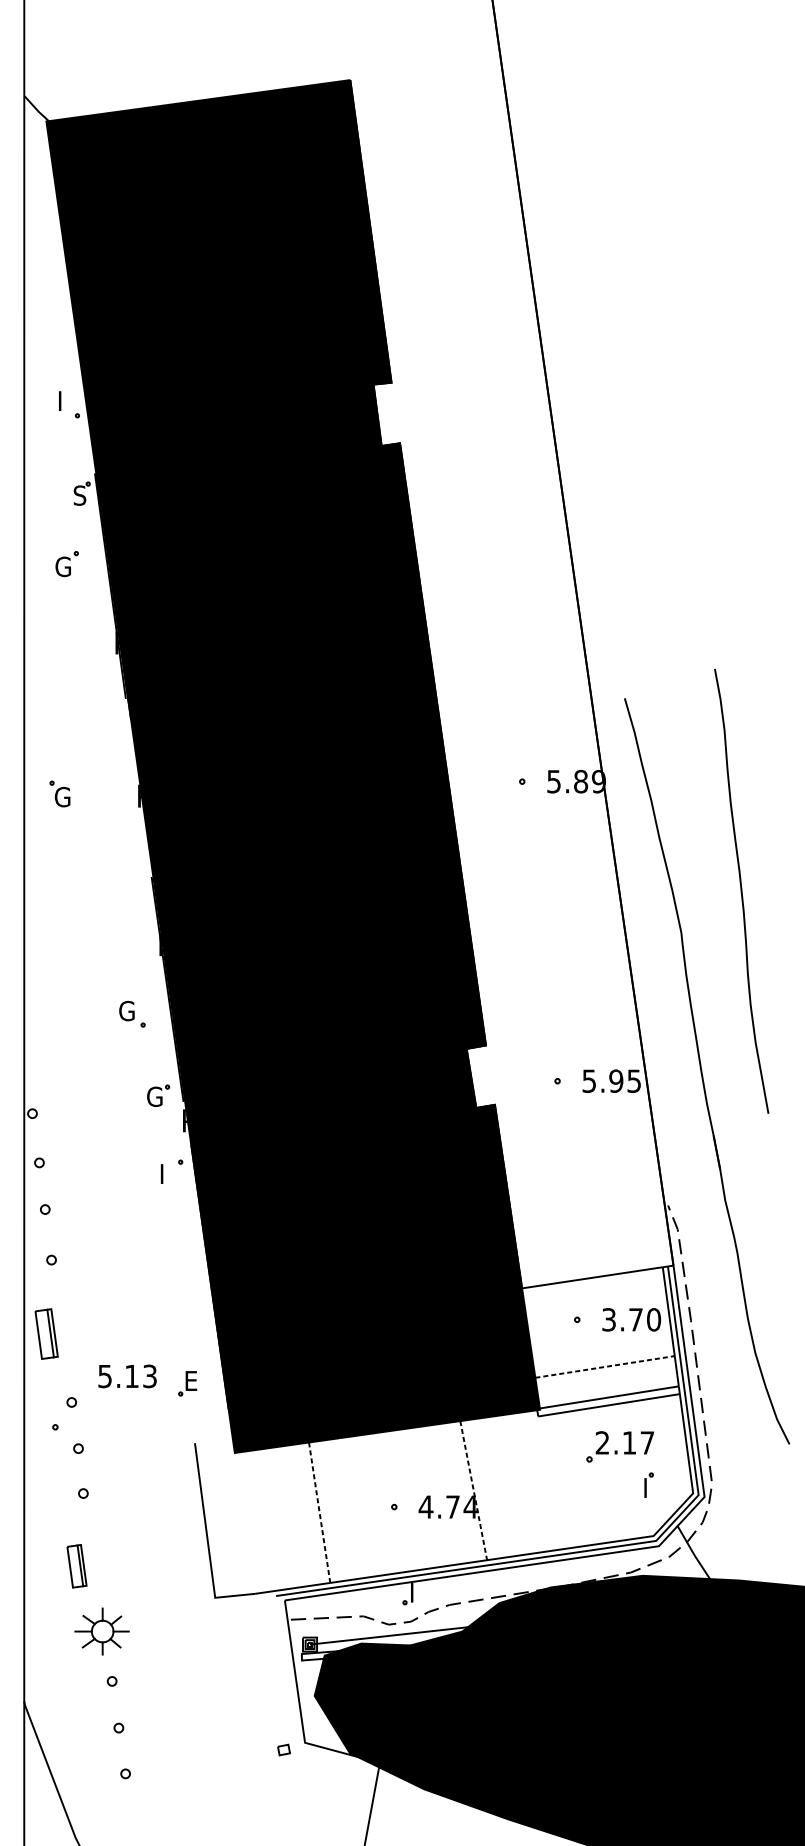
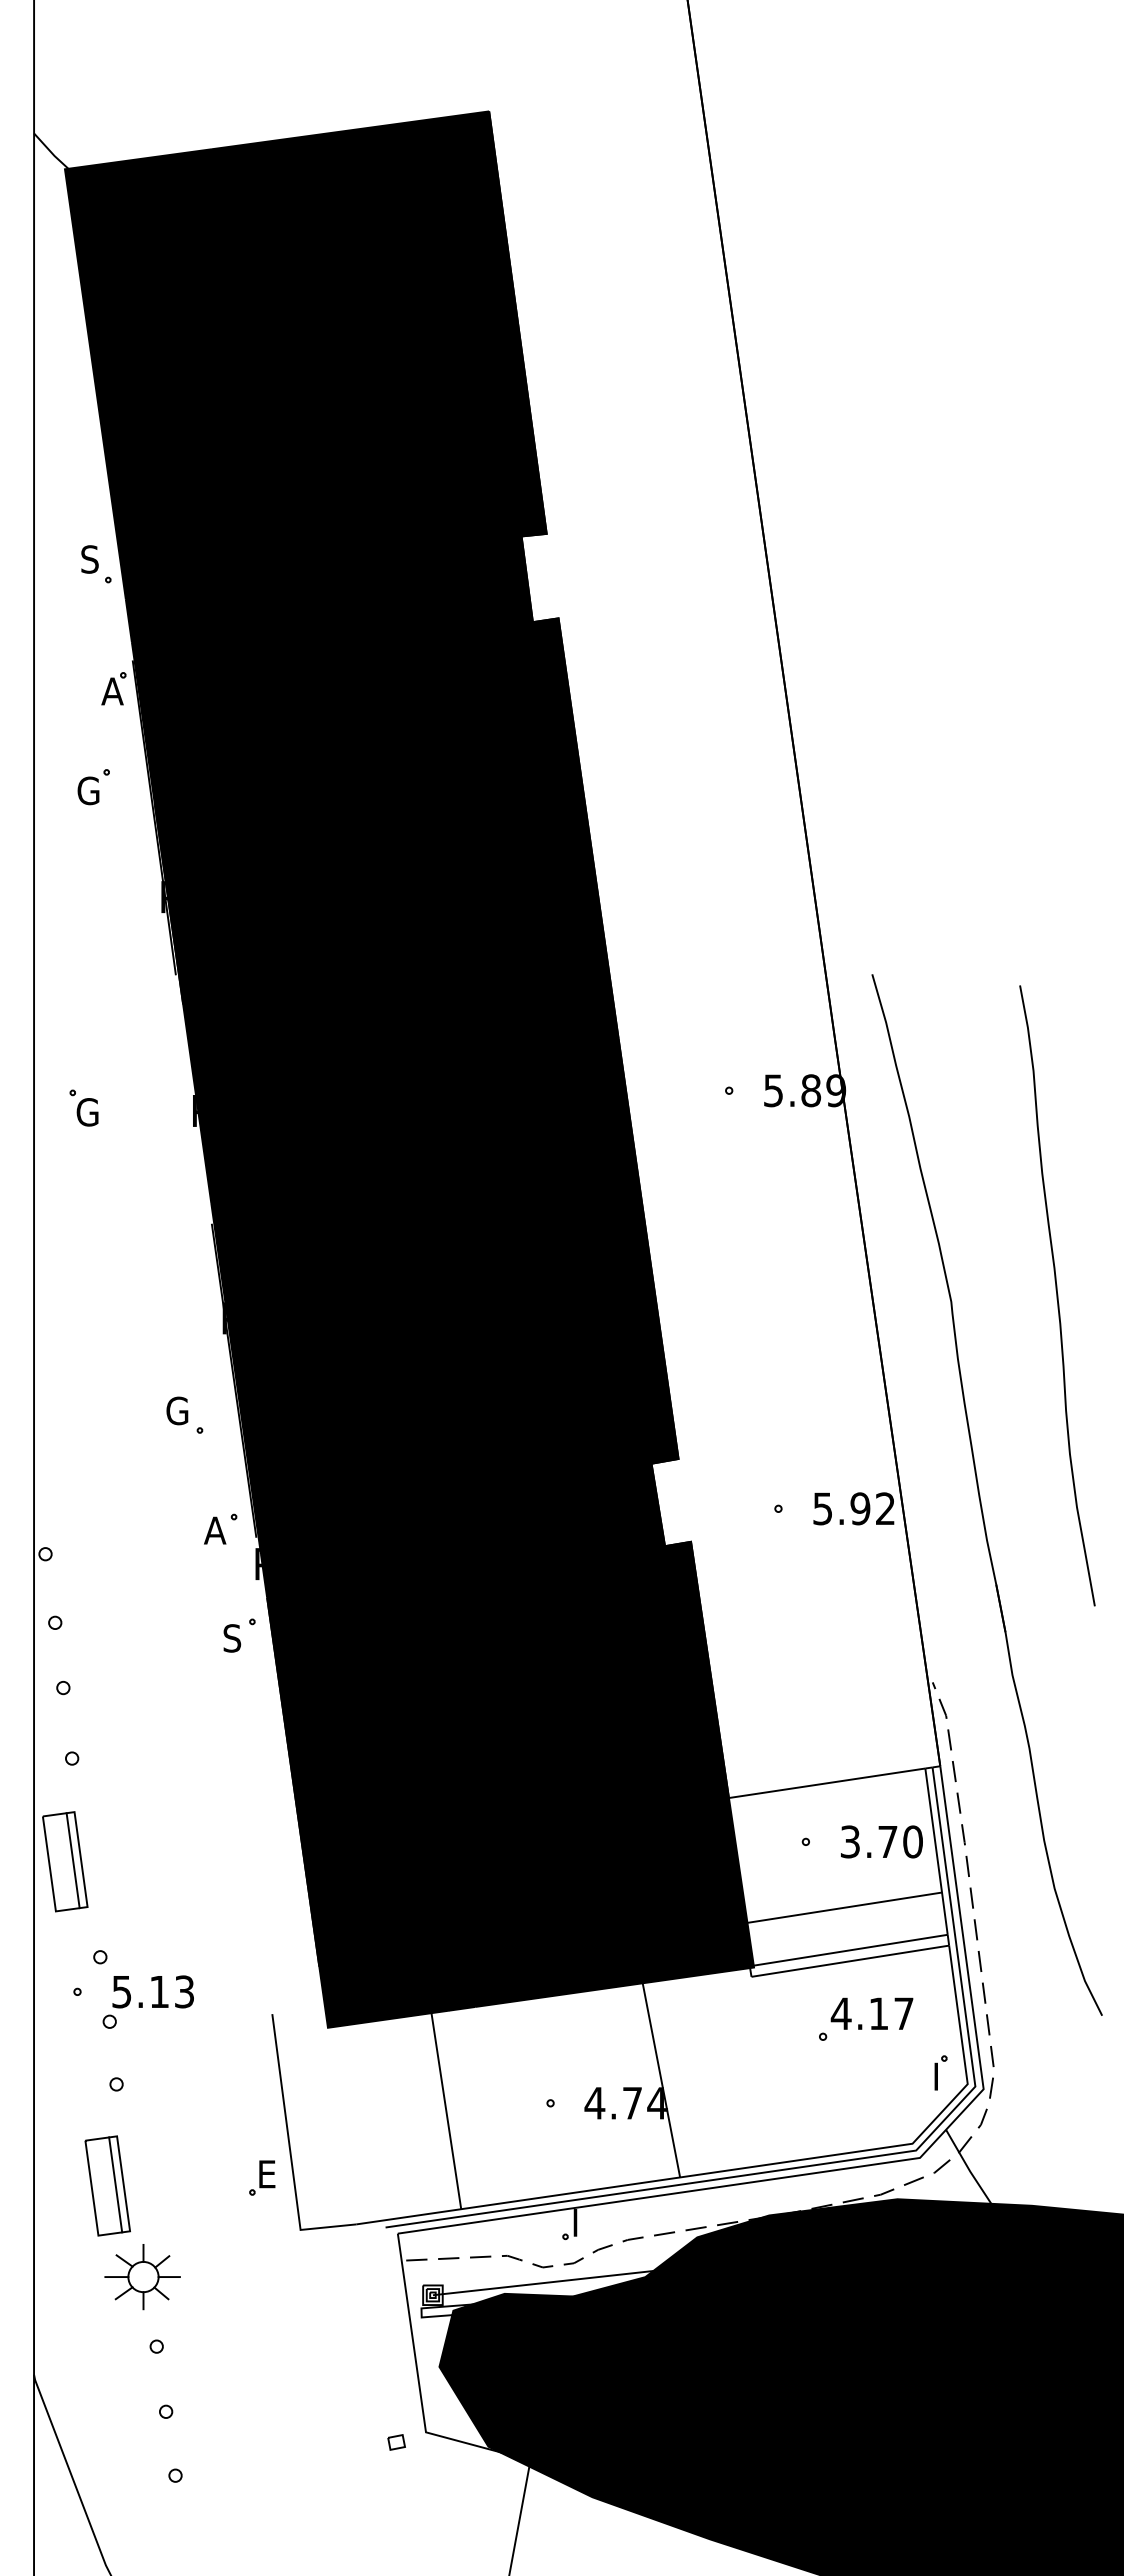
text: (64, 401) -> (89, 559), I -> S
text: (80, 495) -> (112, 691), S -> A
curve: (741, 891) -> (1057, 1295), moved
text: (634, 1080) -> (885, 1508), 5.95 -> 5.92
text: (154, 1096) -> (215, 1530), G -> A
text: (166, 1174) -> (232, 1638), I -> S
part: (46, 1333) -> (65, 1861), size x1.43
line: (605, 1366) -> (845, 1907), dashed -> solid
text: (127, 1376) -> (152, 1991), moved
part: (187, 1383) -> (262, 2177), moved
text: (602, 1442) -> (840, 2013), 2.17 -> 4.17
part: (648, 1485) -> (940, 2072), moved
line: (473, 1490) -> (661, 2080), dashed -> solid
line: (319, 1512) -> (446, 2110), dashed -> solid
part: (76, 1565) -> (107, 2185), size x1.67

